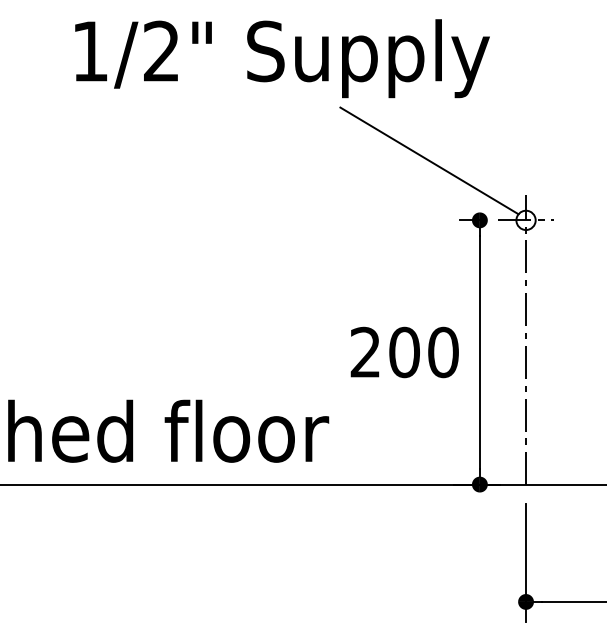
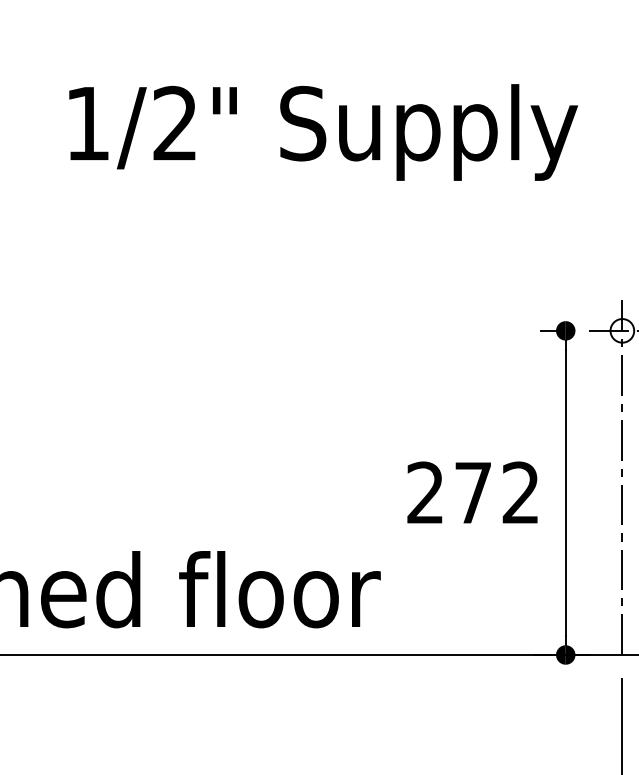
line: (429, 160) -> (503, 257), removed
text: (423, 352) -> (496, 492), 200 -> 272

